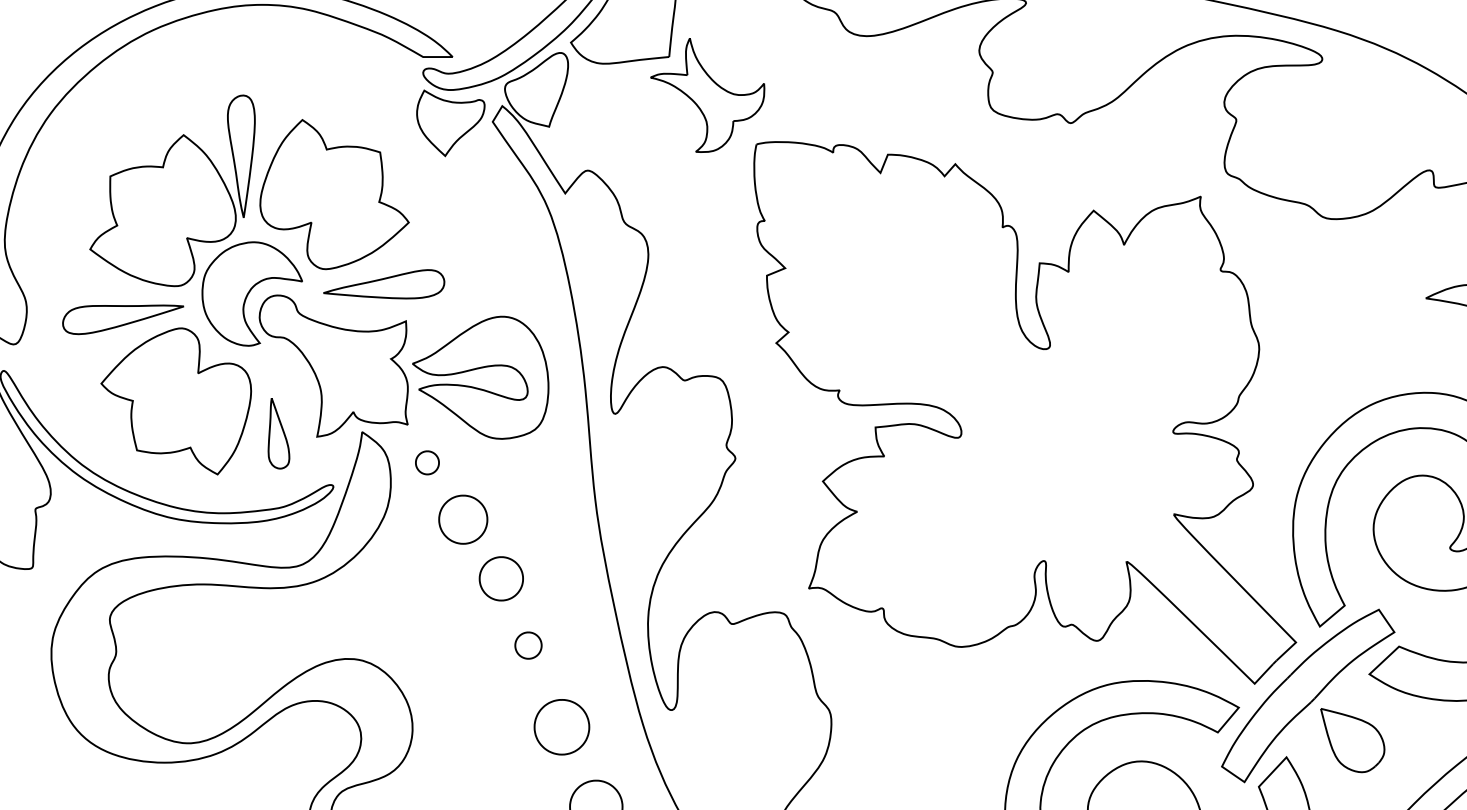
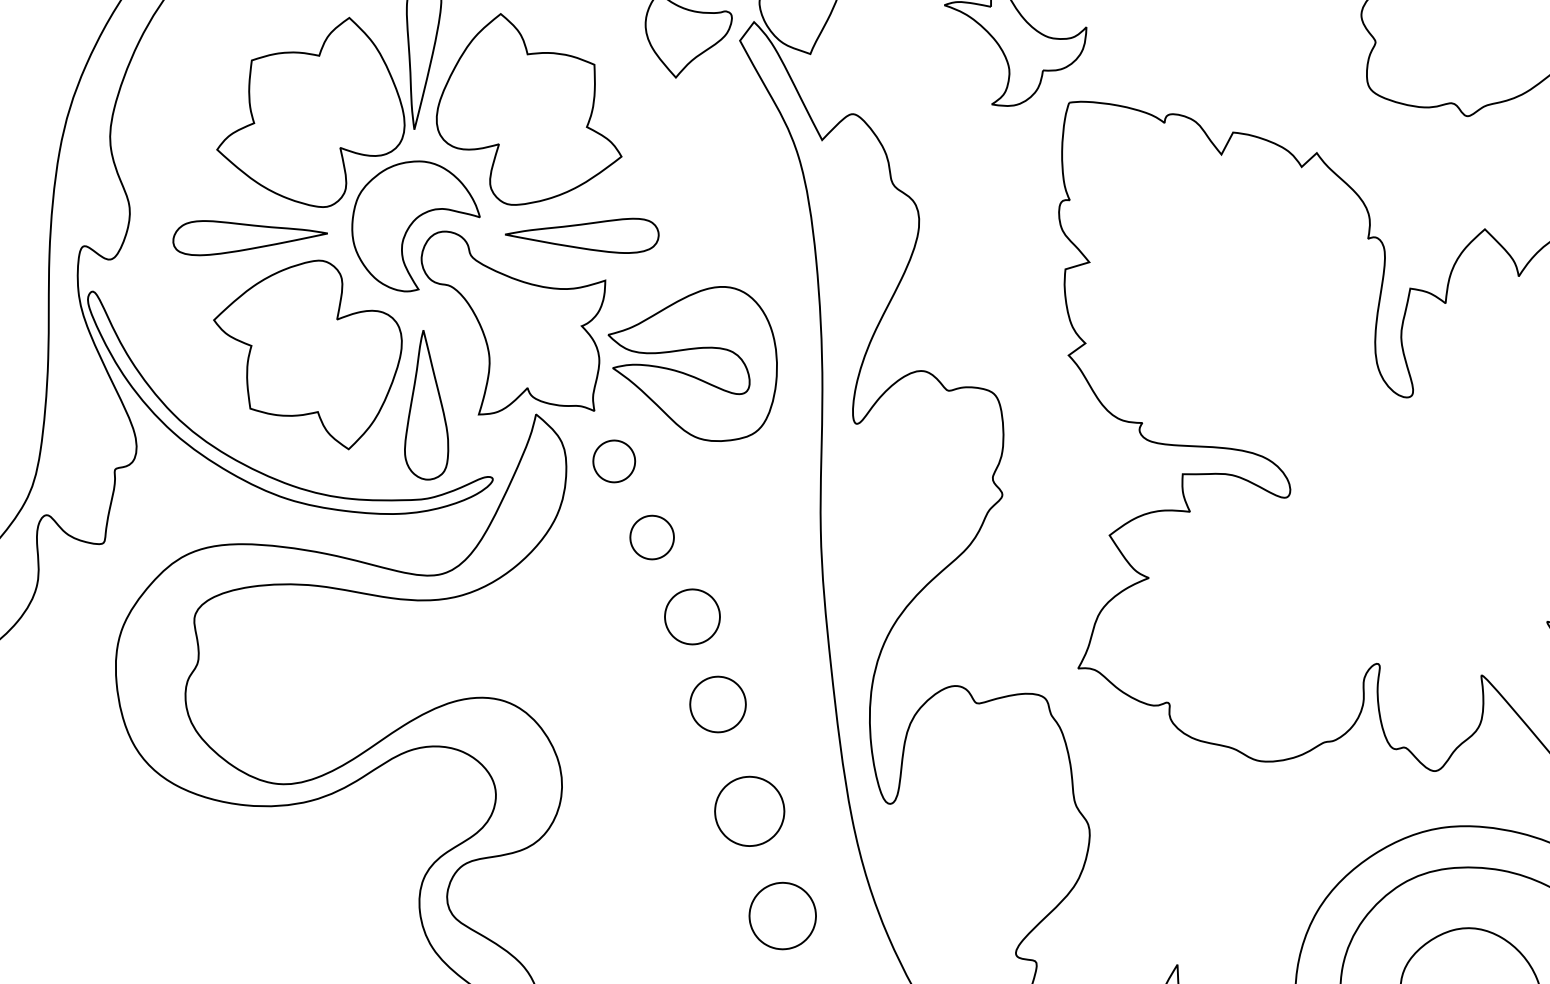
part: (278, 433) -> (430, 405), size x1.67
part: (427, 462) -> (614, 461), size x1.43
part: (463, 519) -> (652, 537), size x0.71
part: (528, 645) -> (718, 704), size x1.67

